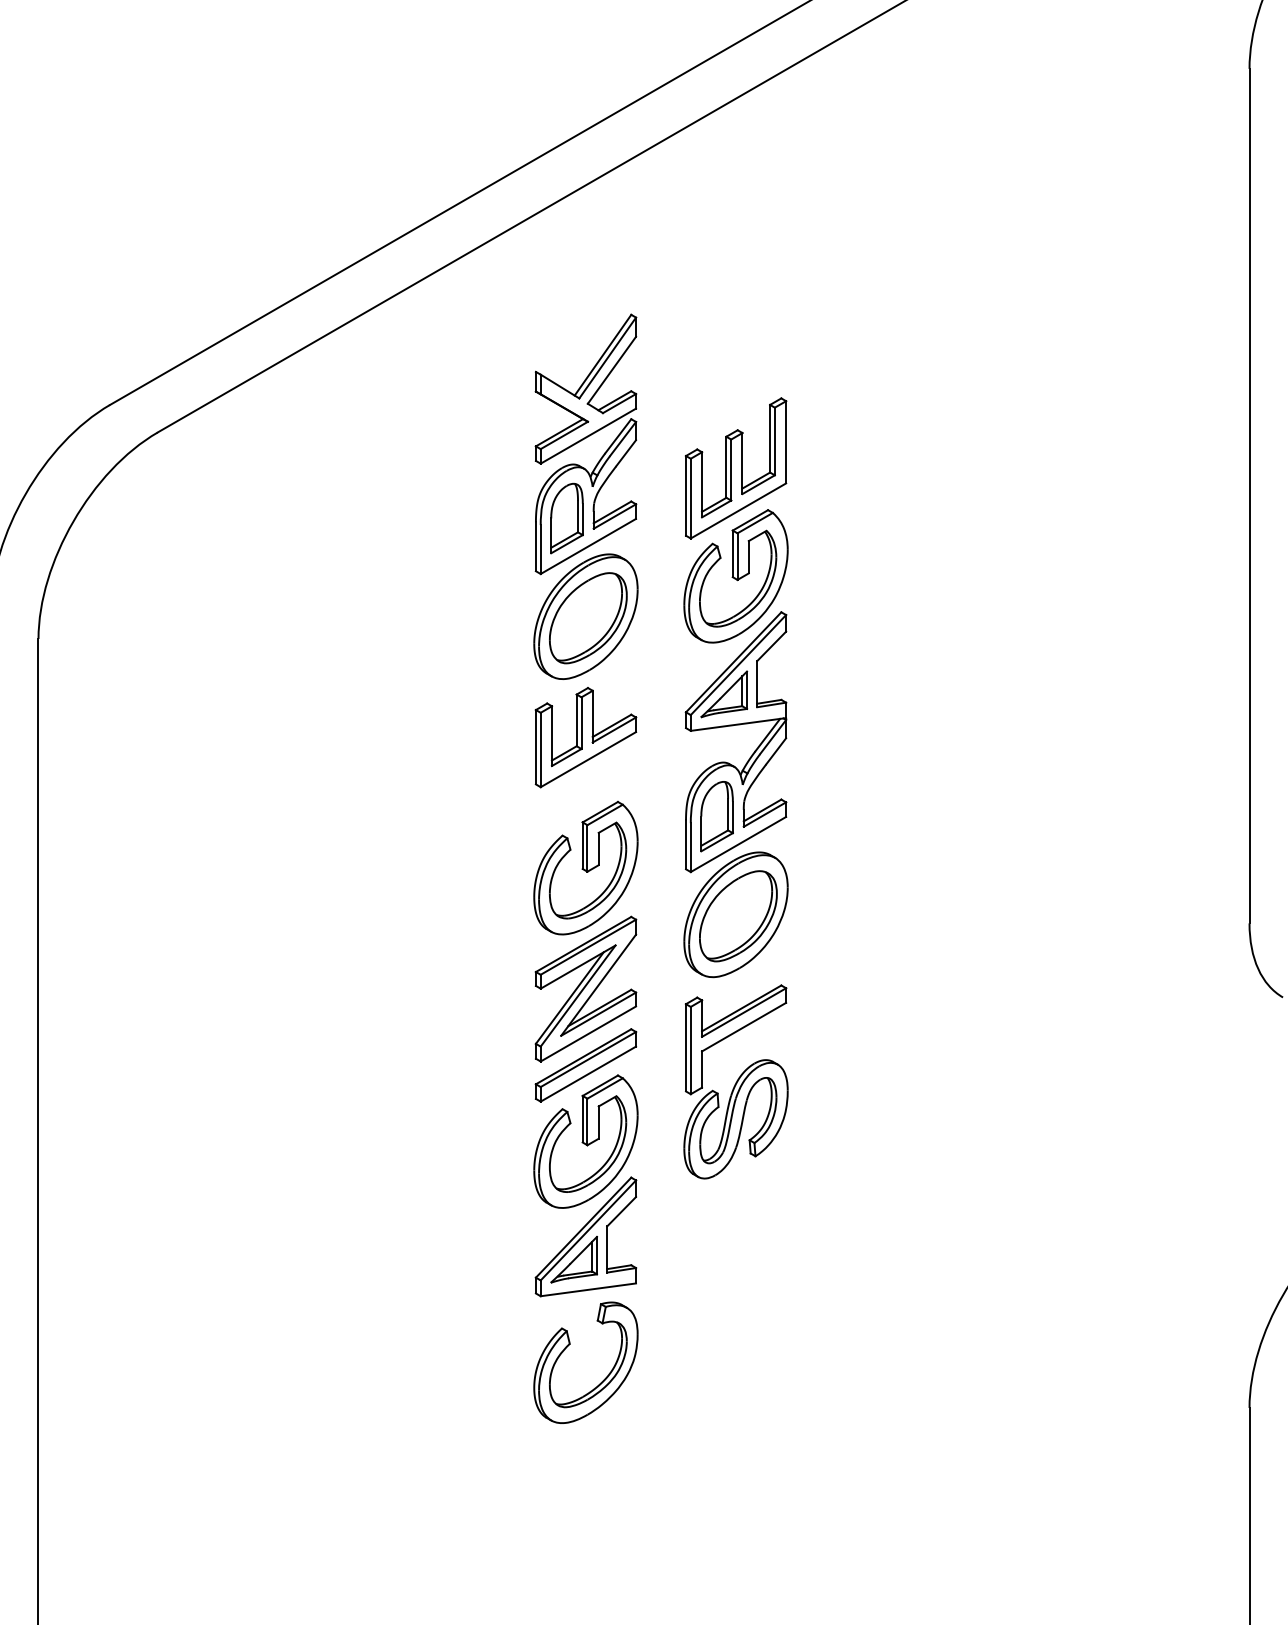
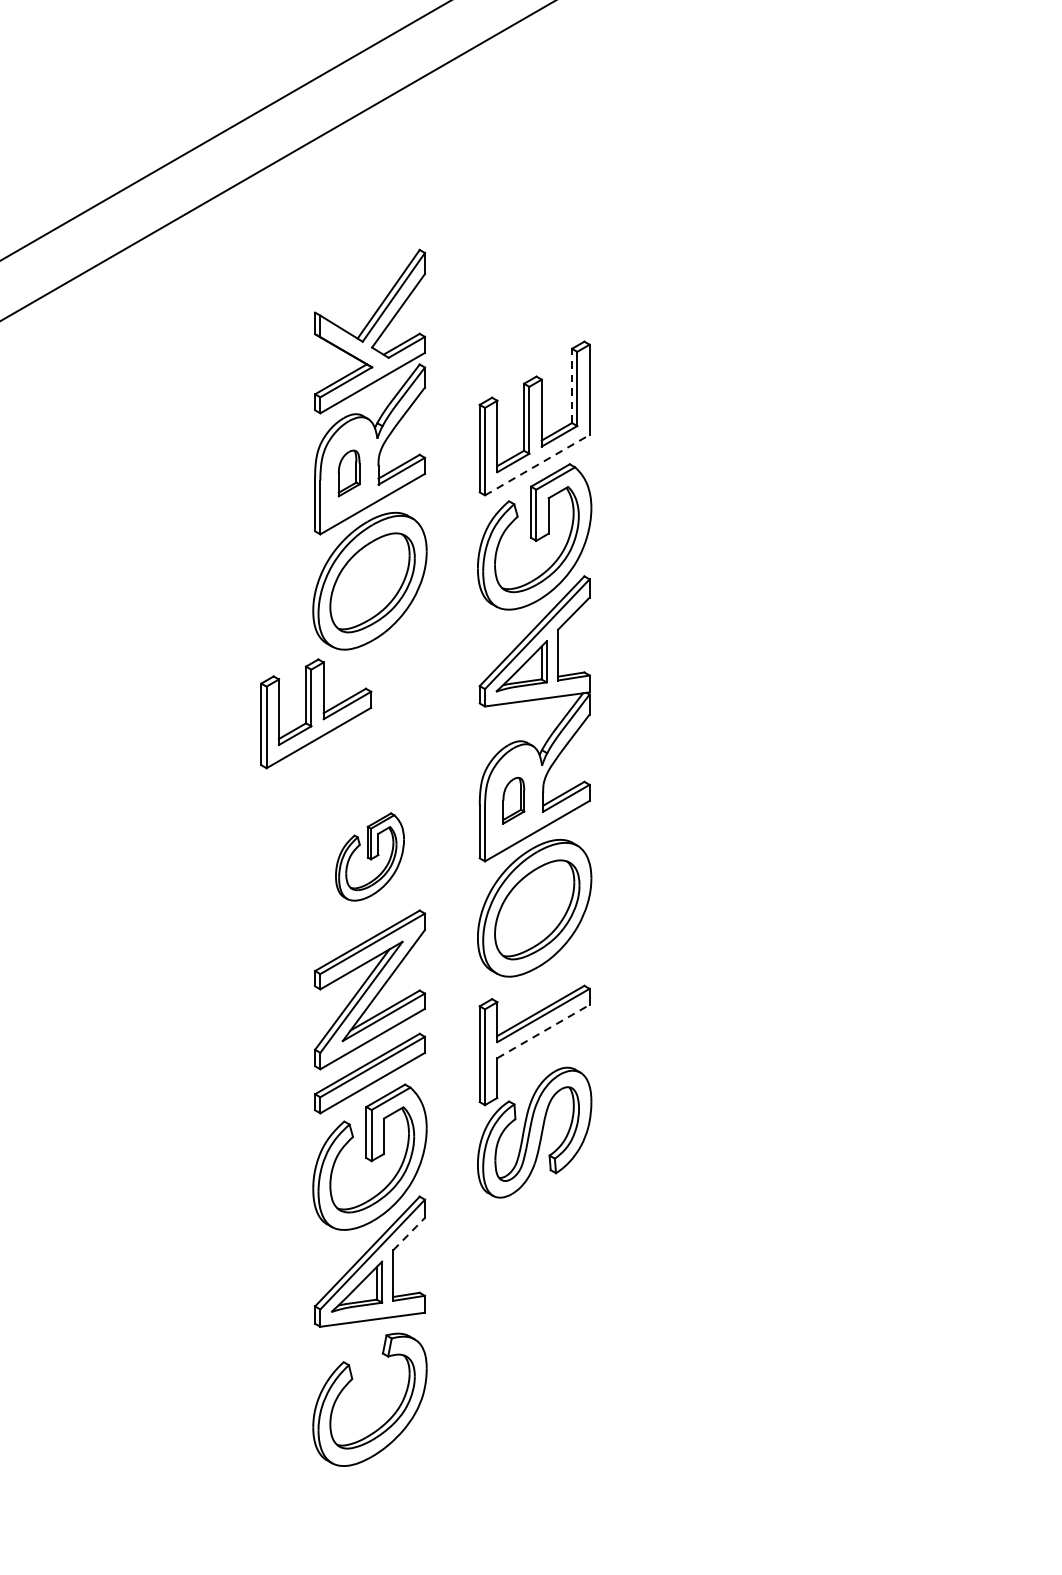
line: (770, 438) -> (572, 385), solid -> dashed
line: (738, 510) -> (537, 464), solid -> dashed
part: (566, 518) -> (348, 473), size x0.6
part: (585, 737) -> (315, 713), moved
part: (716, 816) -> (513, 800), size x0.6
part: (585, 867) -> (369, 856), size x0.6
line: (744, 1027) -> (543, 1031), solid -> dashed
line: (621, 1211) -> (408, 1233), solid -> dashed

